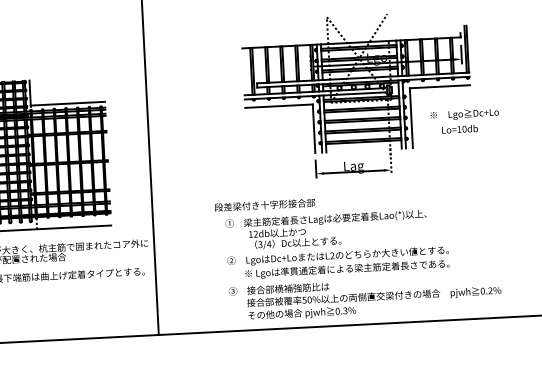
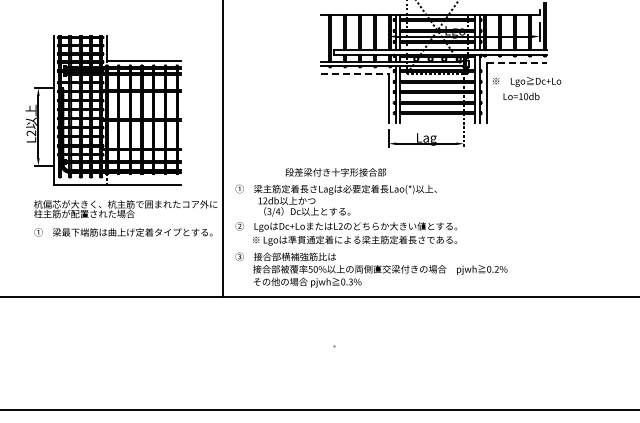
line: (440, 86) -> (517, 62), solid -> dashed
line: (278, 106) -> (354, 74), solid -> dashed
text: (465, 121) -> (527, 88), moved
text: (363, 263) -> (371, 235), moved

